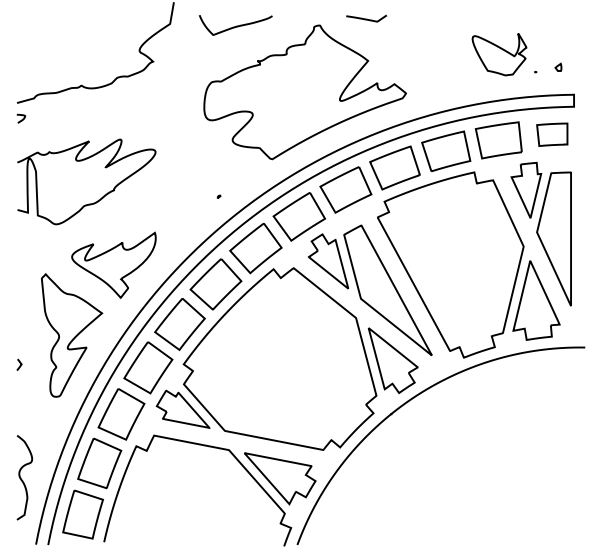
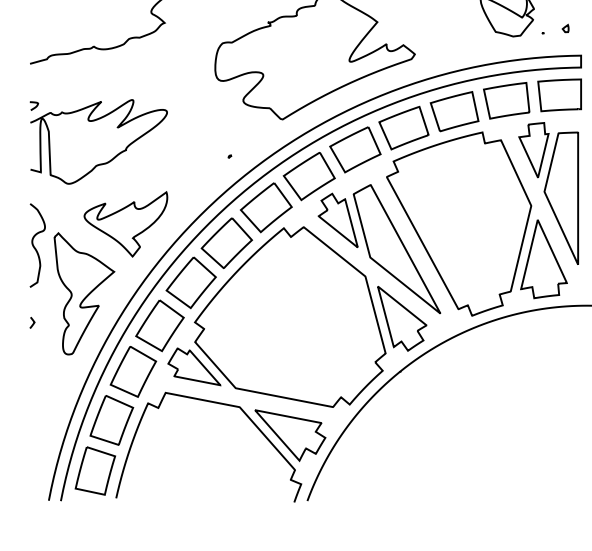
curve: (22, 118) -> (35, 105), moved
part: (551, 134) -> (558, 94), size x1.43
curve: (22, 479) -> (35, 247), moved

